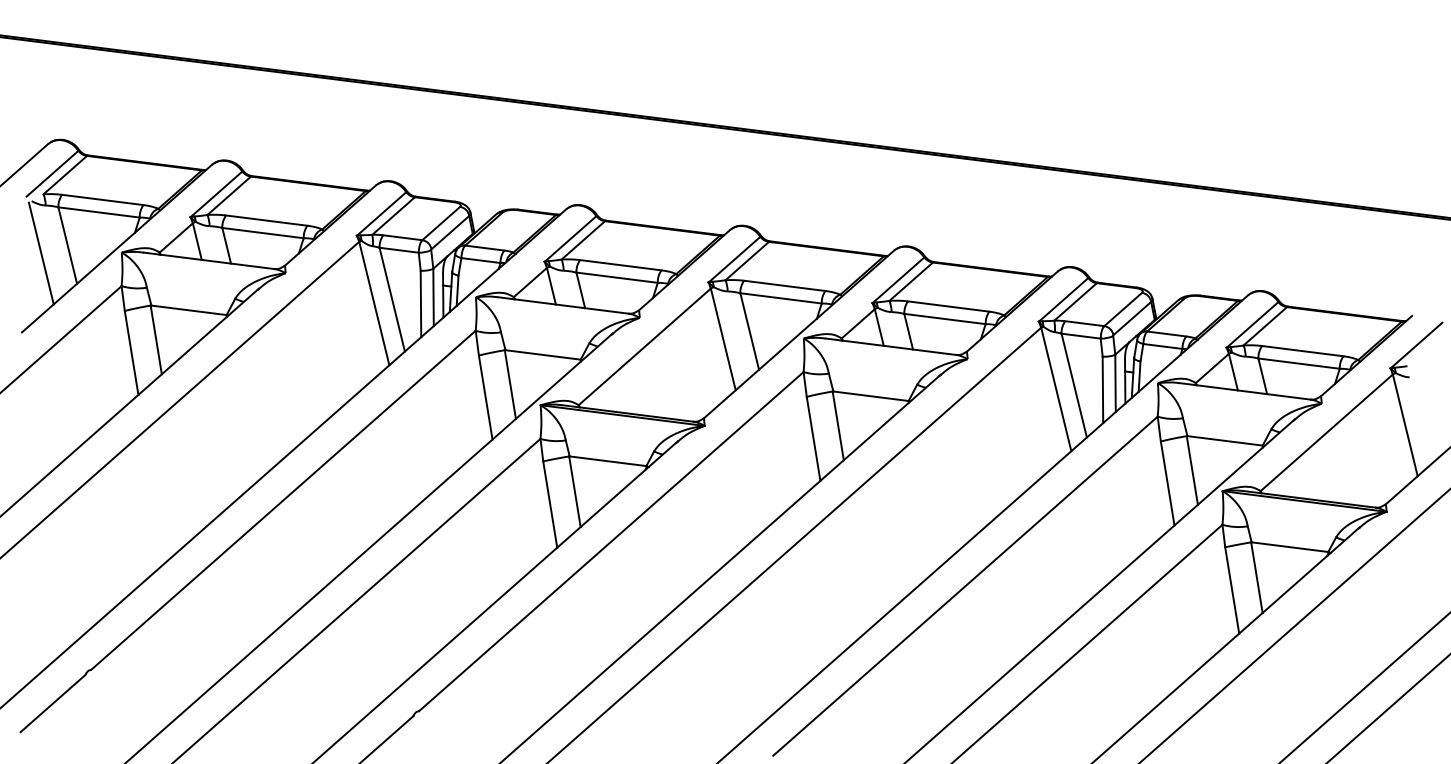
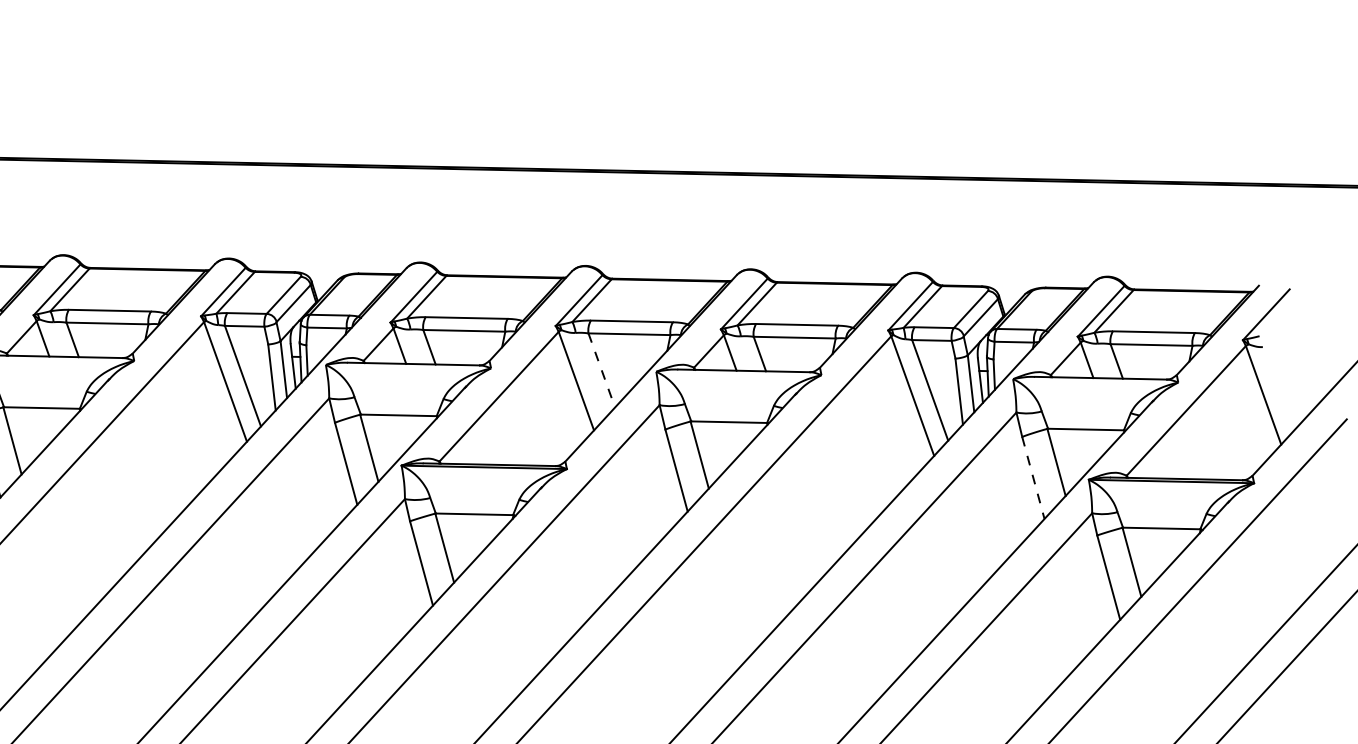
line: (749, 331) -> (601, 370), solid -> dashed
line: (1167, 483) -> (1033, 477), solid -> dashed

